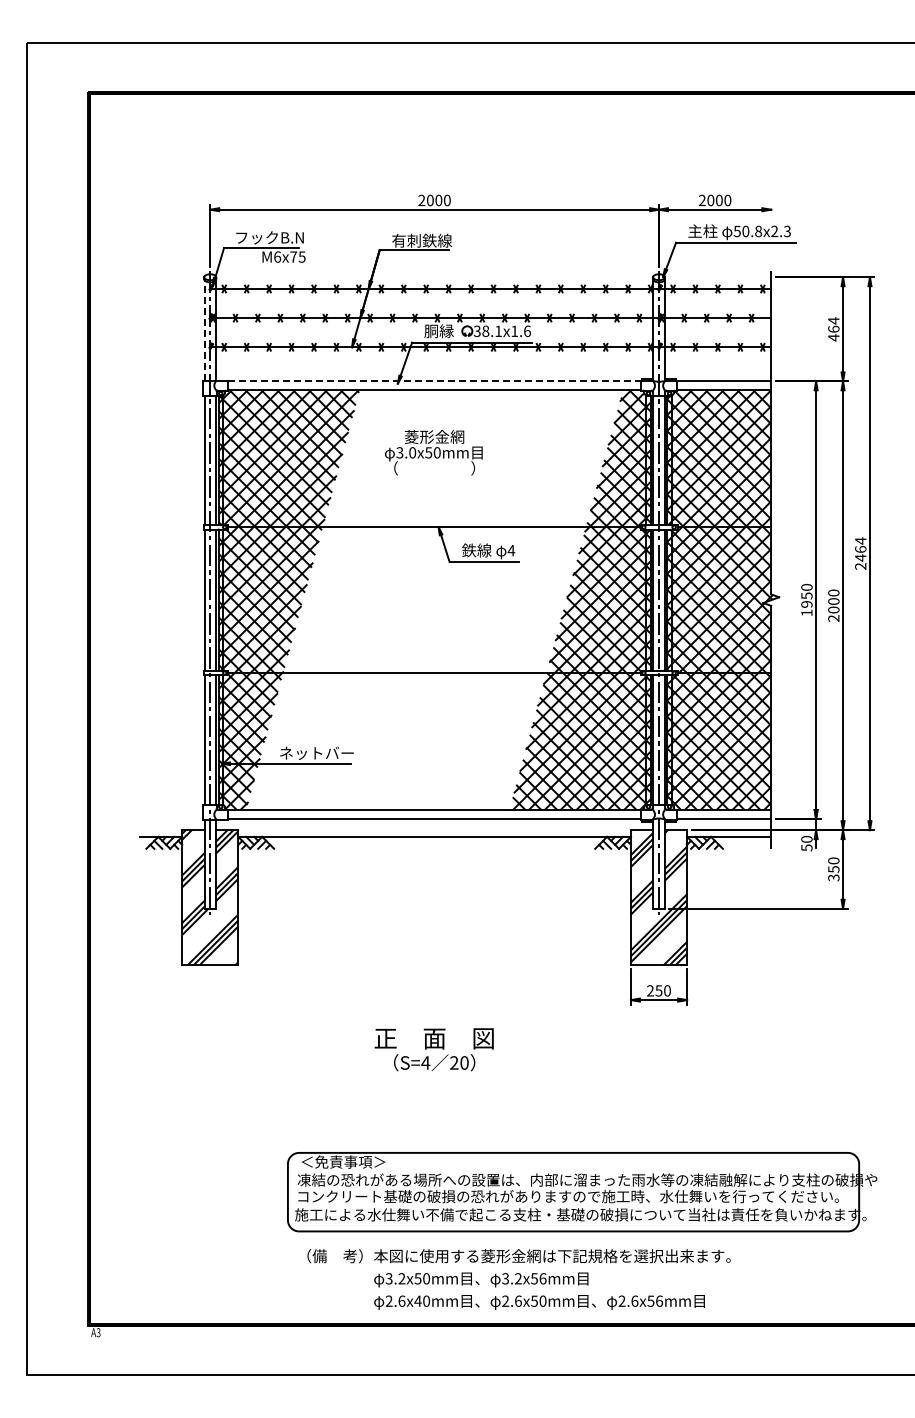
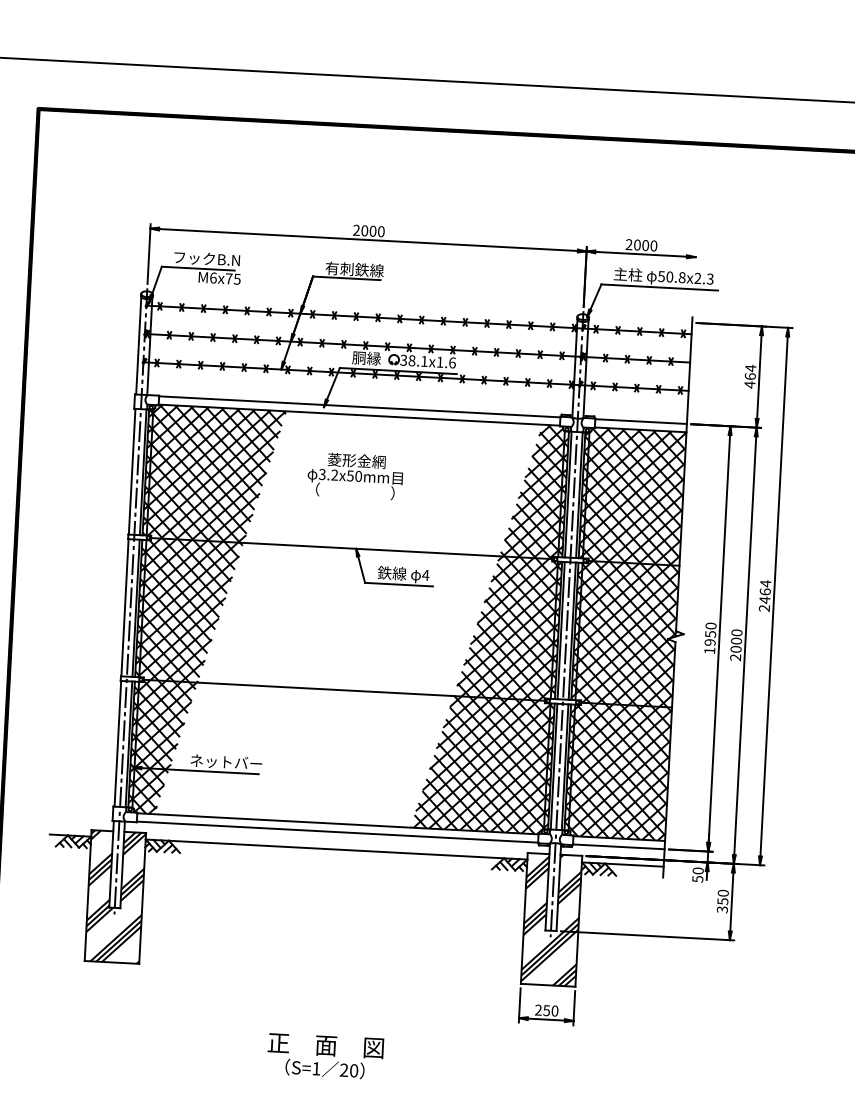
line: (204, 329) -> (138, 344), dashed -> solid
line: (435, 381) -> (360, 407), dashed -> solid
text: (412, 452) -> (334, 474), 3.0x50mm -> 3.2x50mm
text: (425, 1062) -> (316, 1068), S=4 -> S=1

